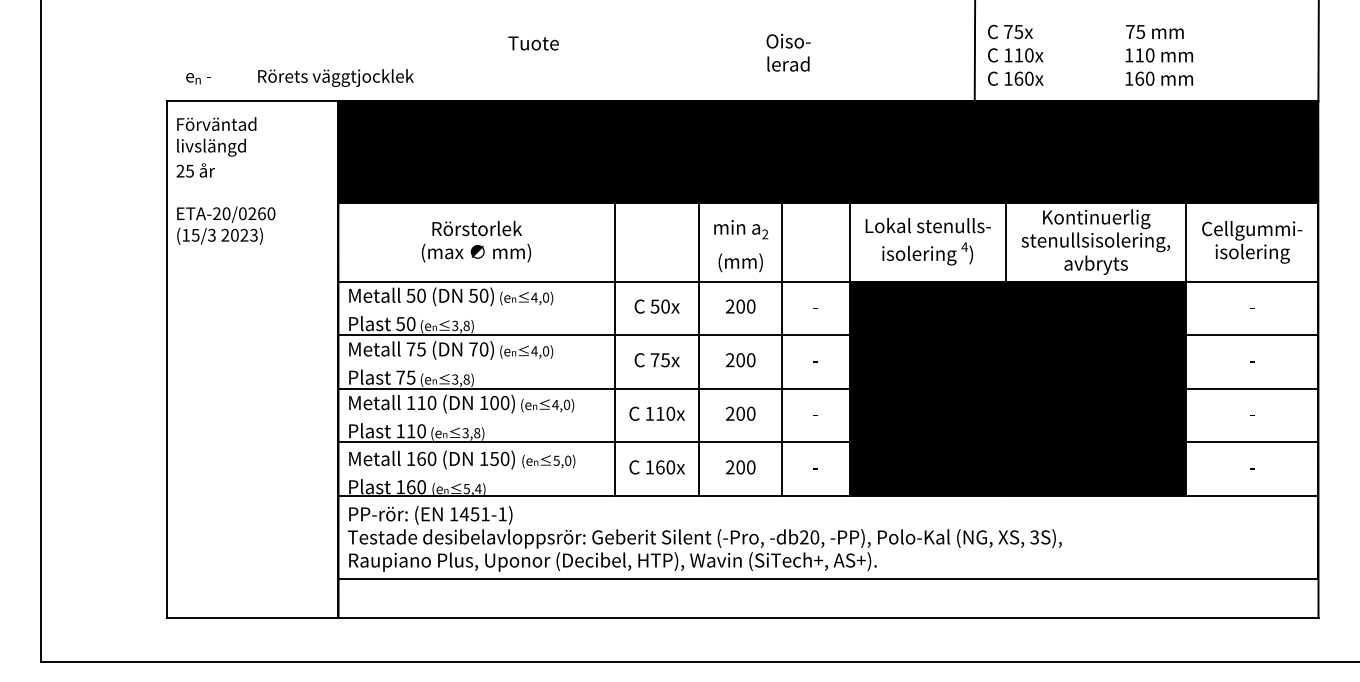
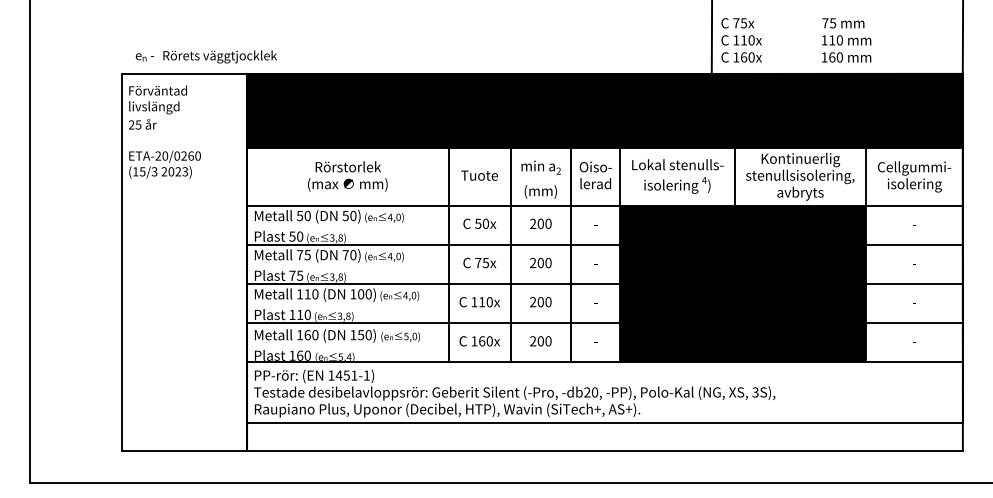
text: (533, 43) -> (479, 175), moved
text: (788, 52) -> (595, 175), moved
text: (334, 77) -> (219, 56), moved

